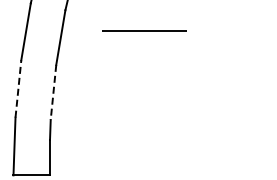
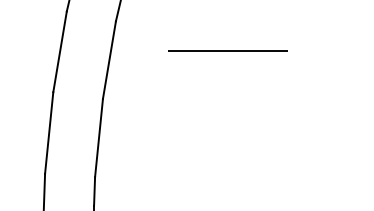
line: (18, 88) -> (49, 132), dashed -> solid
line: (53, 92) -> (99, 138), dashed -> solid

